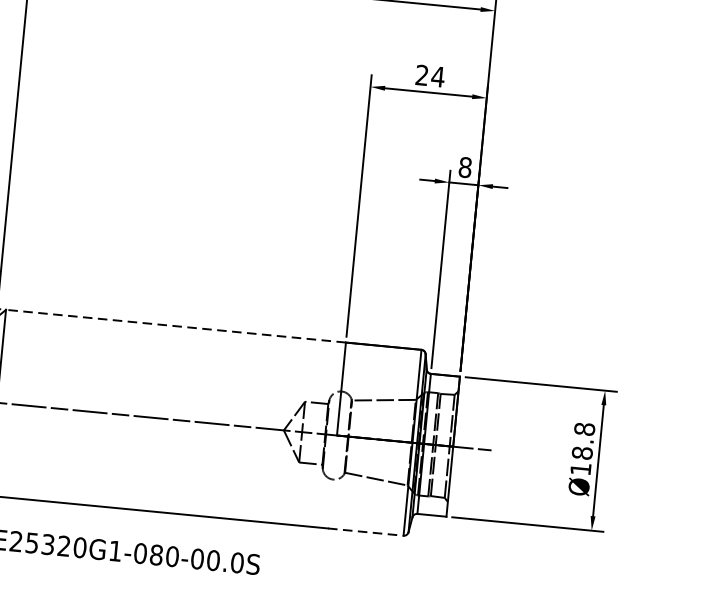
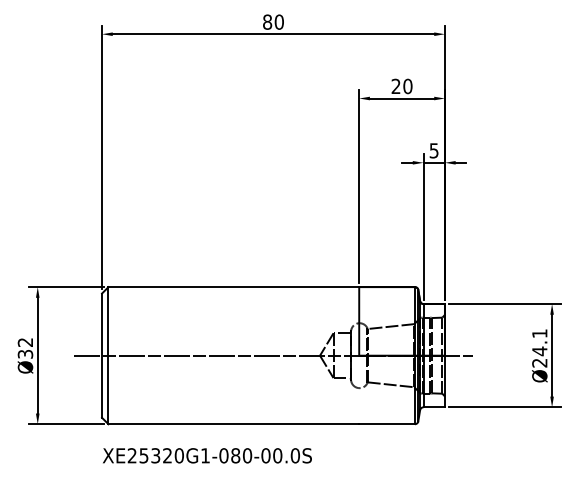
text: (437, 76) -> (407, 86), 24 -> 20
text: (464, 167) -> (433, 150), 8 -> 5
line: (175, 326) -> (233, 287), dashed -> solid
text: (582, 449) -> (539, 348), Ø18.8 -> Ø24.1
line: (366, 532) -> (387, 424), dashed -> solid

